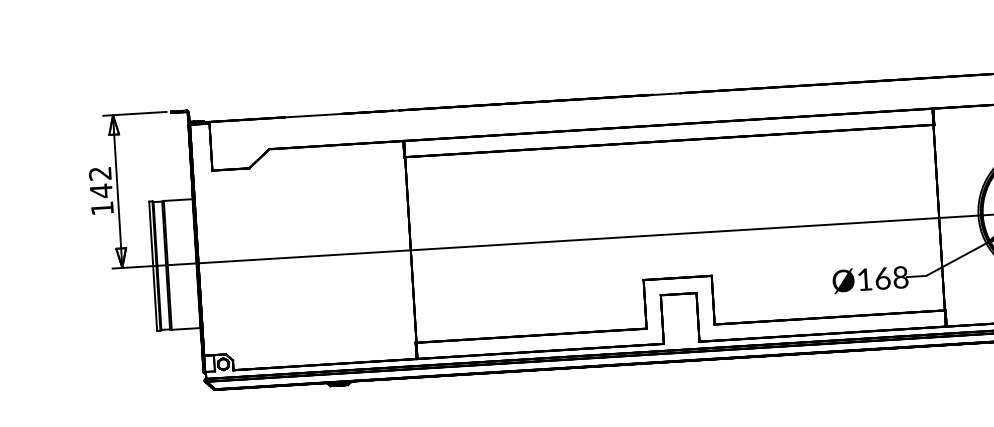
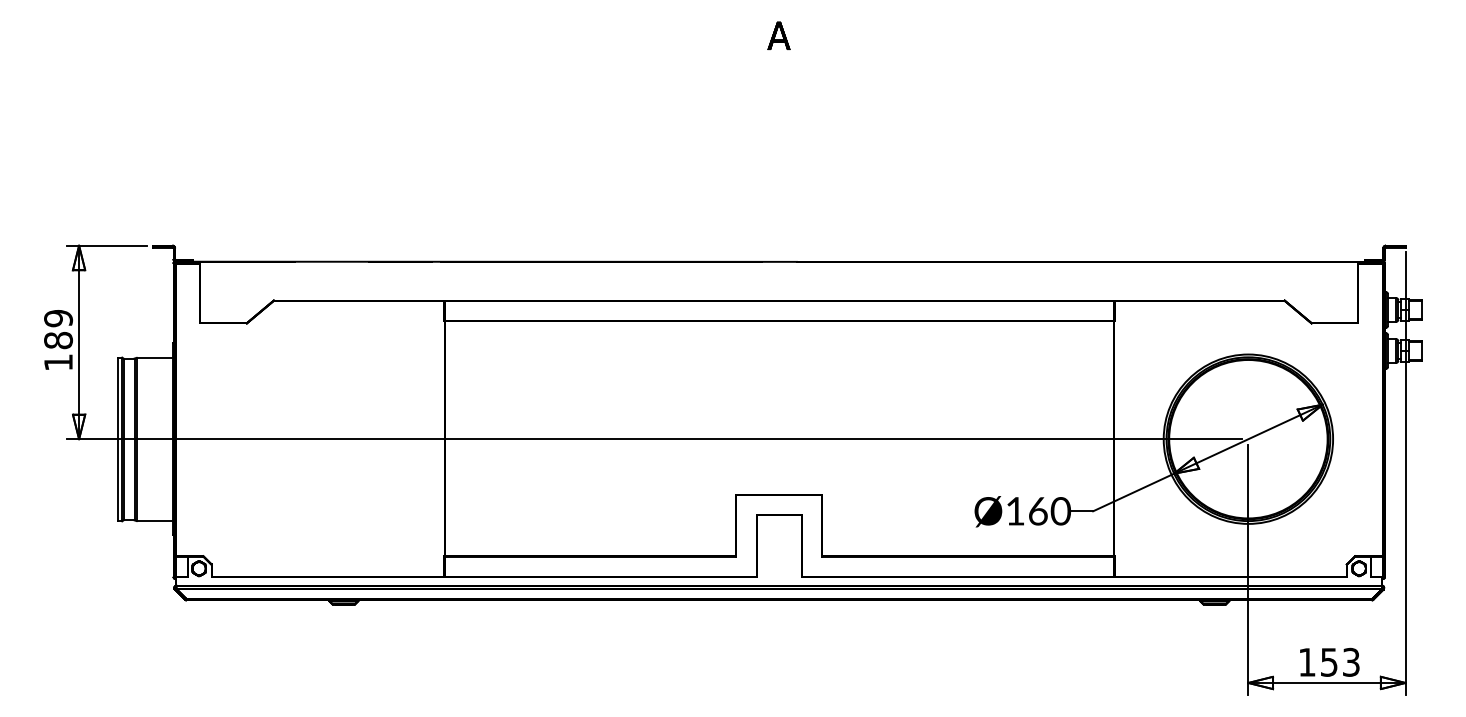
text: (100, 182) -> (58, 329), 142 -> 189
text: (900, 277) -> (1060, 511), Ø168 -> Ø160

